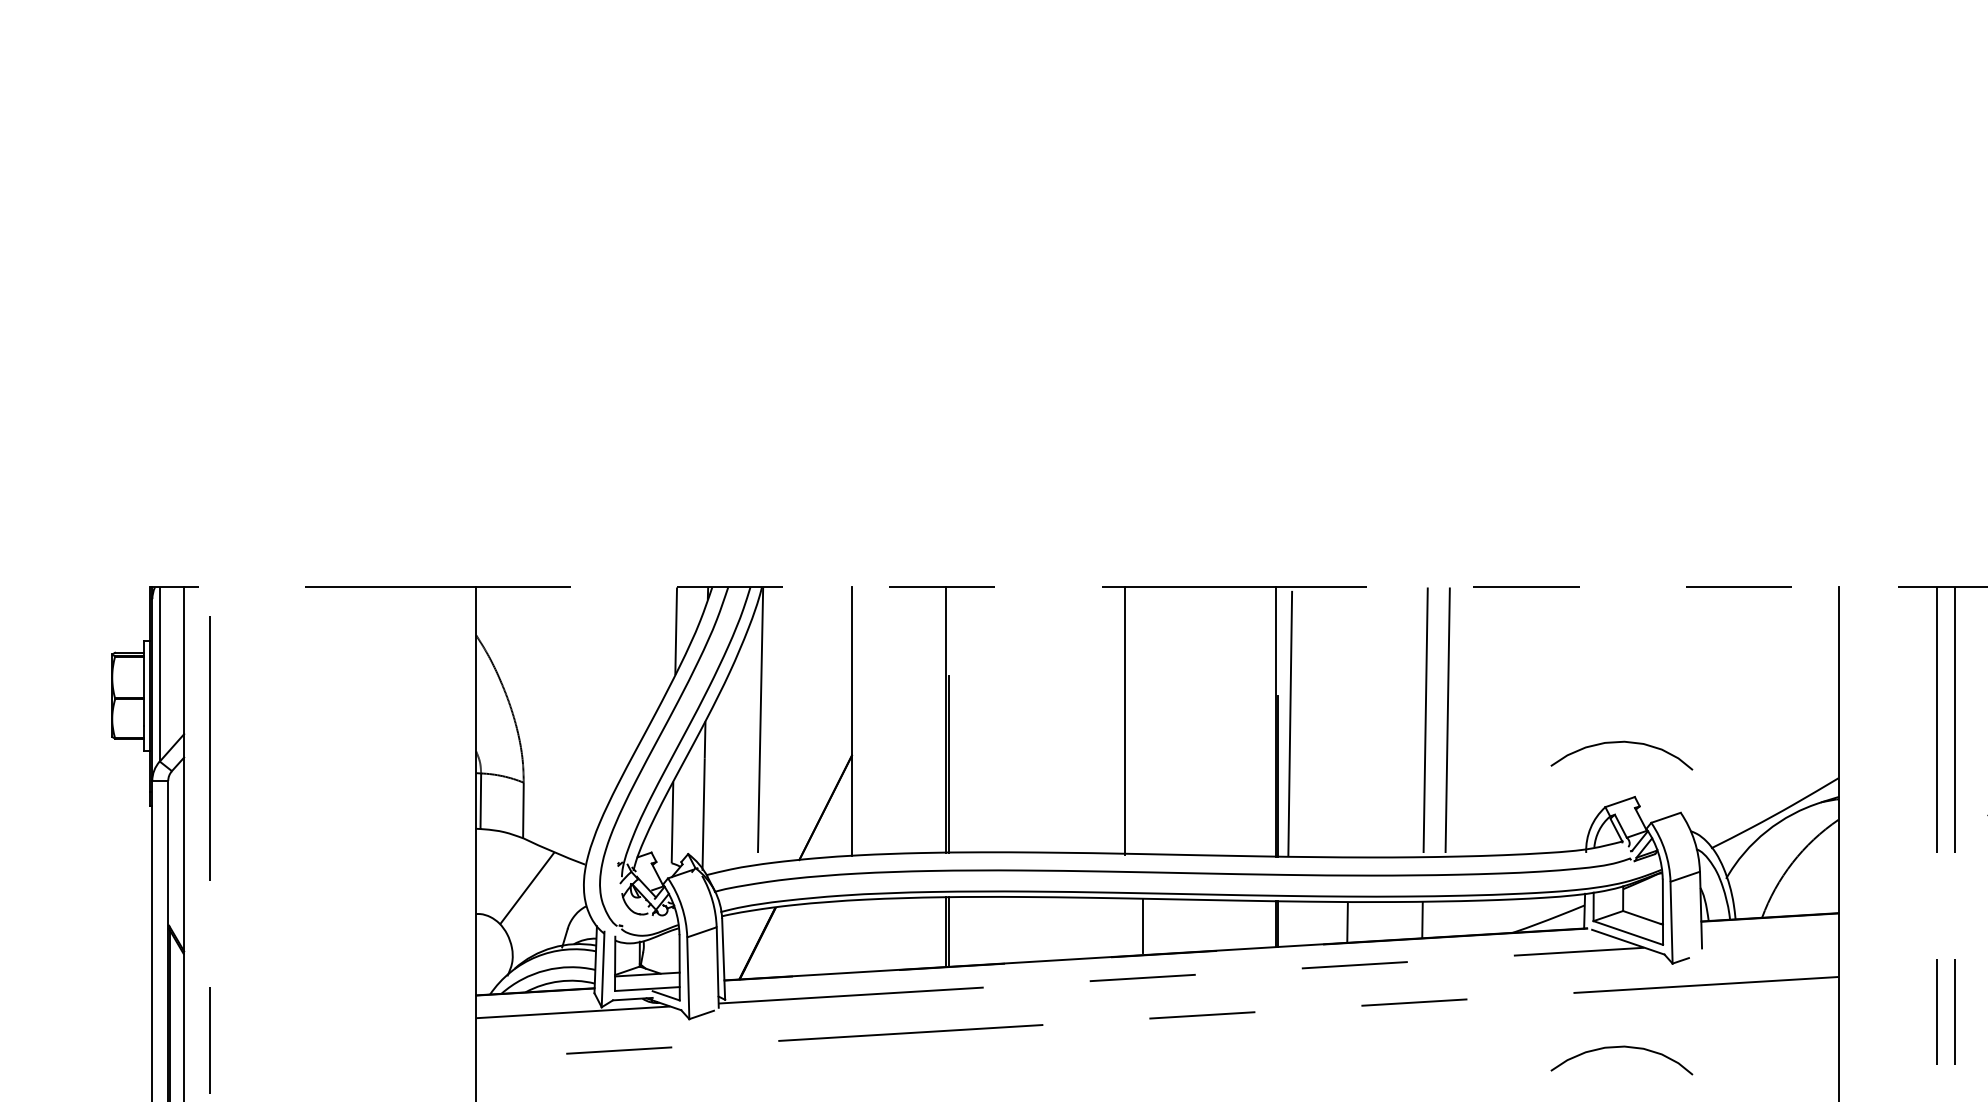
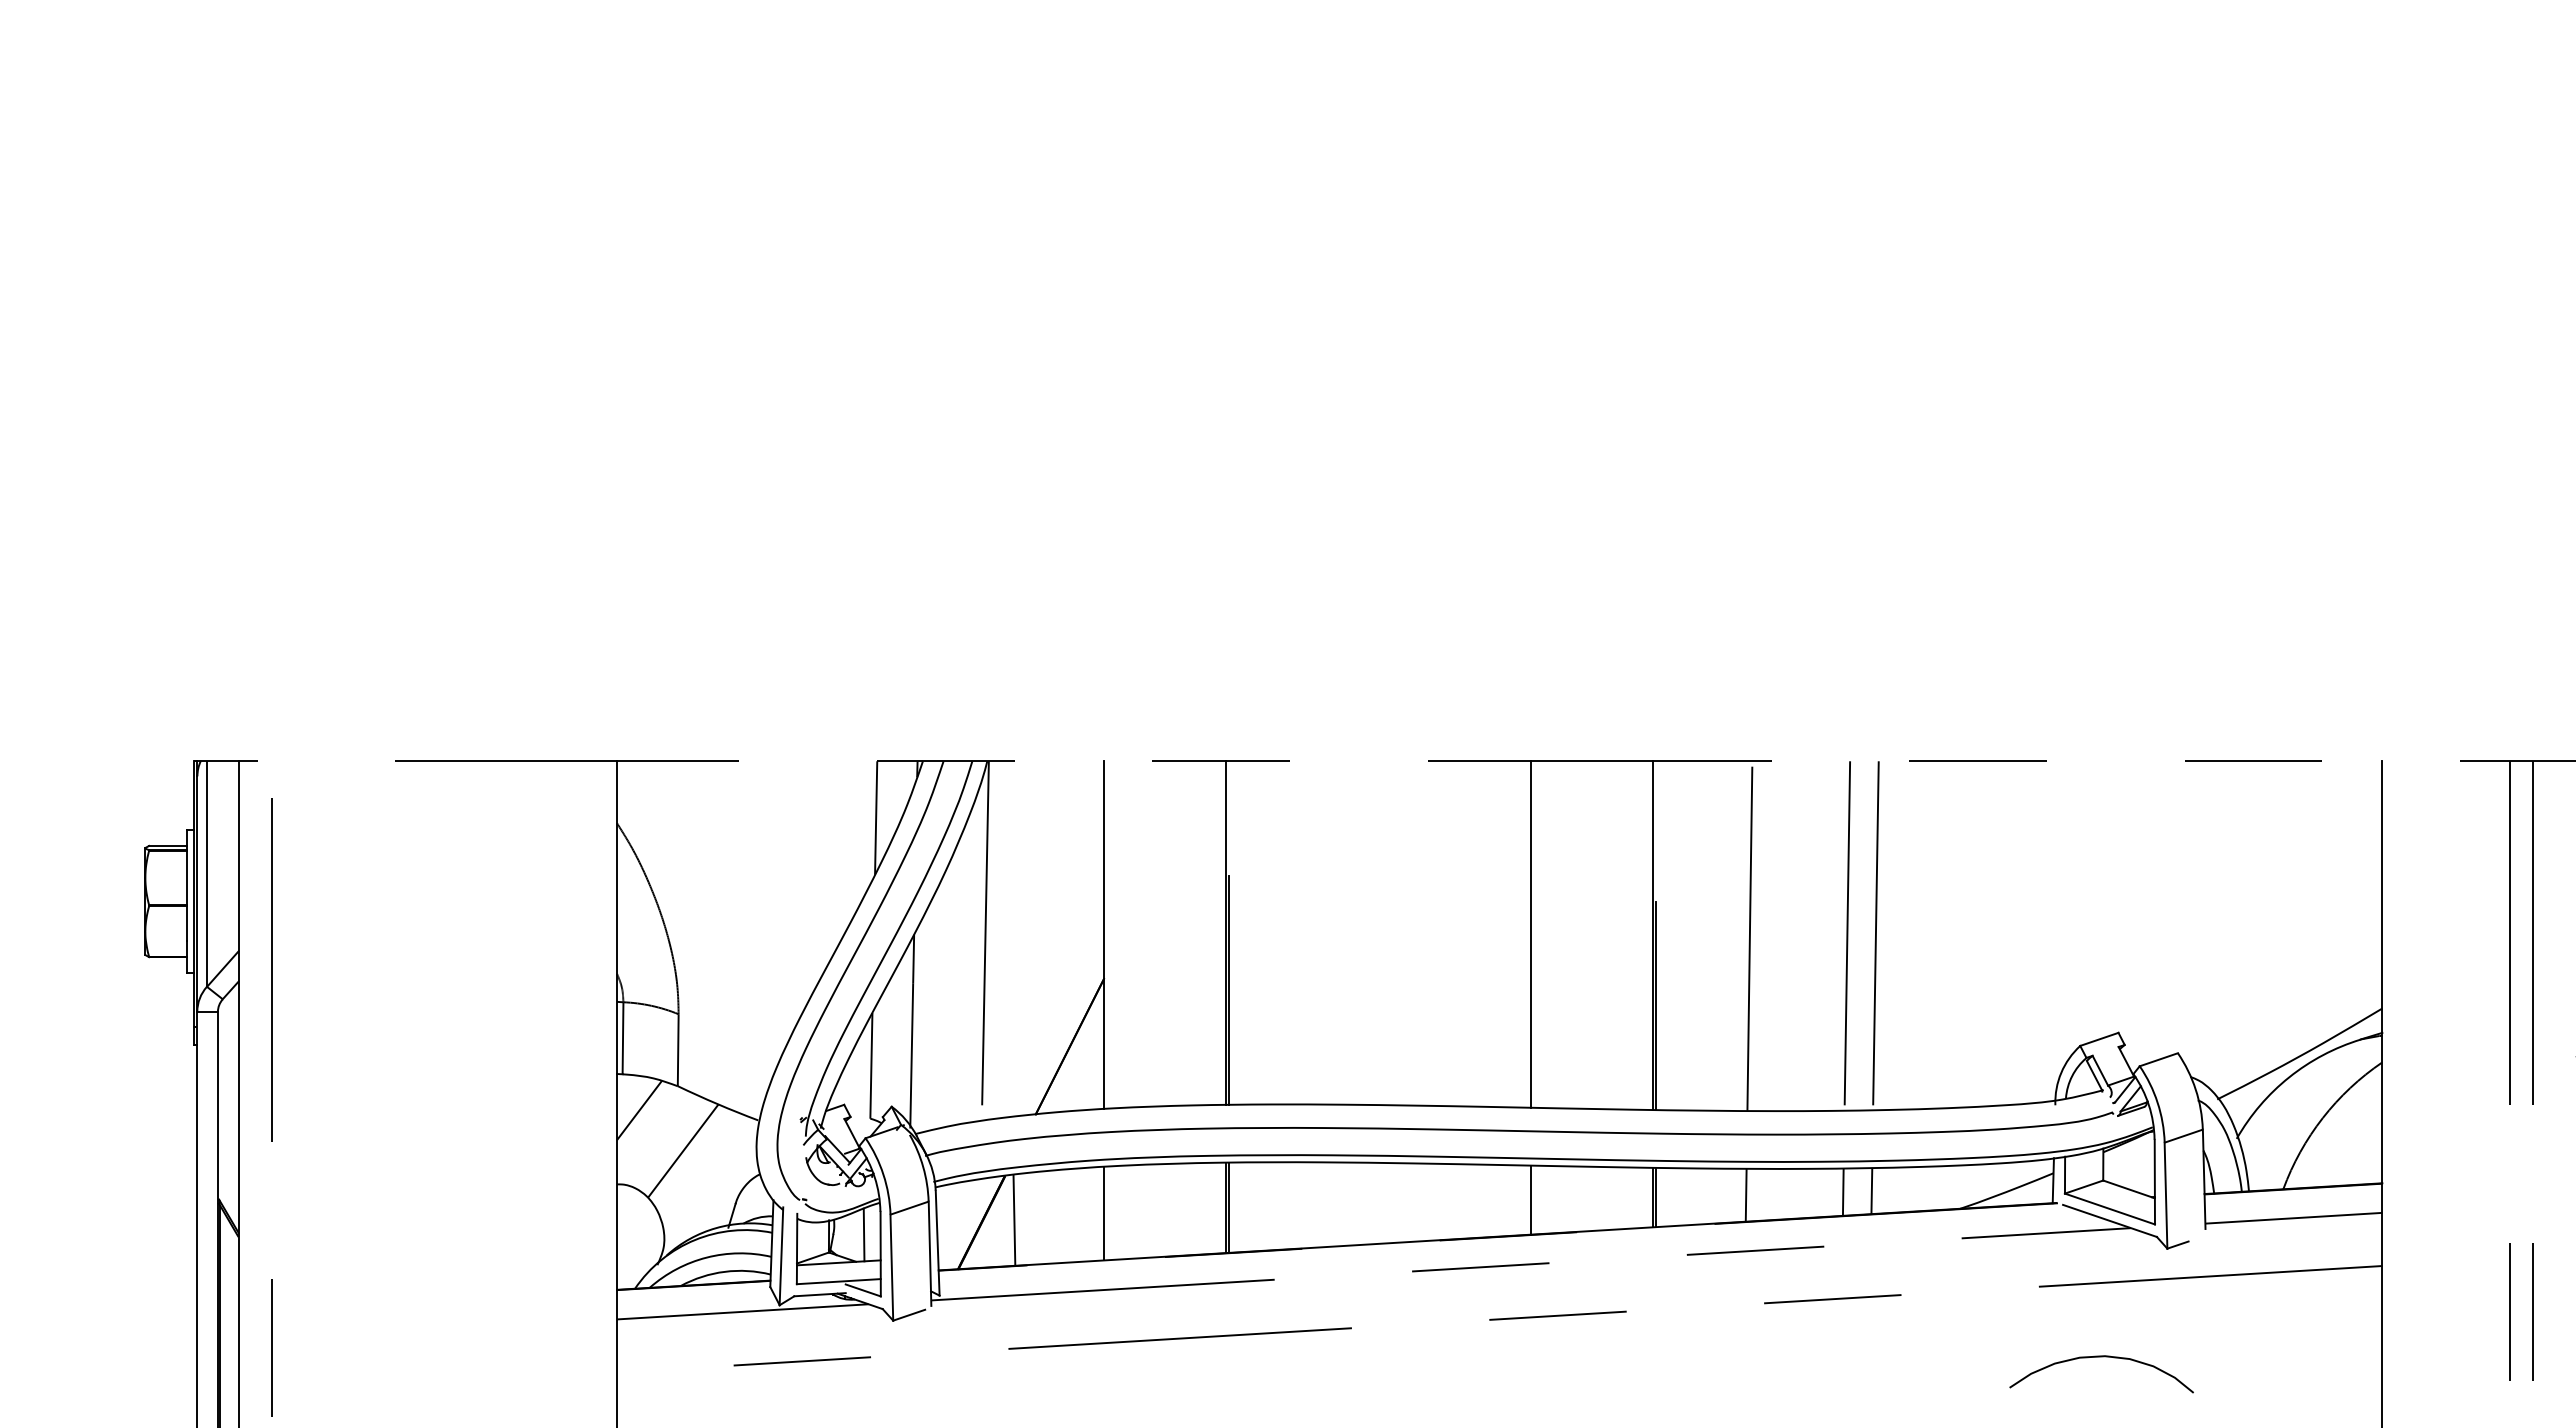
line: (1124, 721) -> (1530, 934), moved
line: (1289, 721) -> (1749, 935), moved
curve: (1621, 742) -> (2101, 962), removed
line: (493, 856) -> (639, 1110), added
line: (1444, 918) -> (1871, 1190), added
line: (1142, 925) -> (1530, 1199), moved
line: (851, 936) -> (1103, 1213), added
line: (1769, 939) -> (2293, 1217), added
line: (782, 941) -> (1014, 1219), added
line: (666, 952) -> (863, 1234), added

